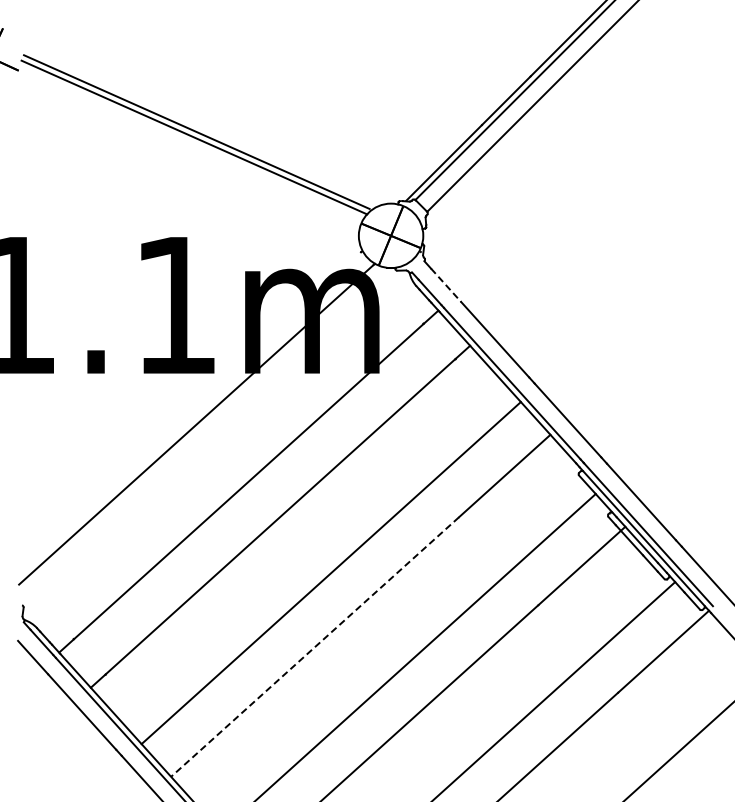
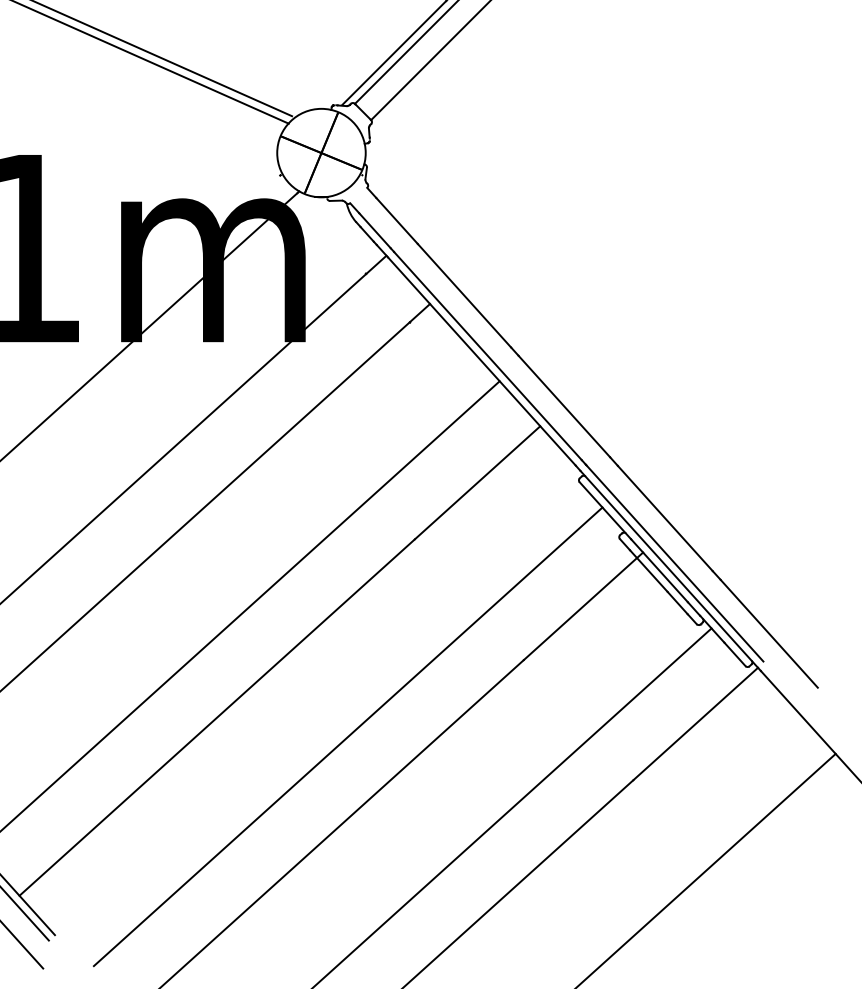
line: (446, 285) -> (397, 221), dashed -> solid
line: (315, 647) -> (217, 718), dashed -> solid

